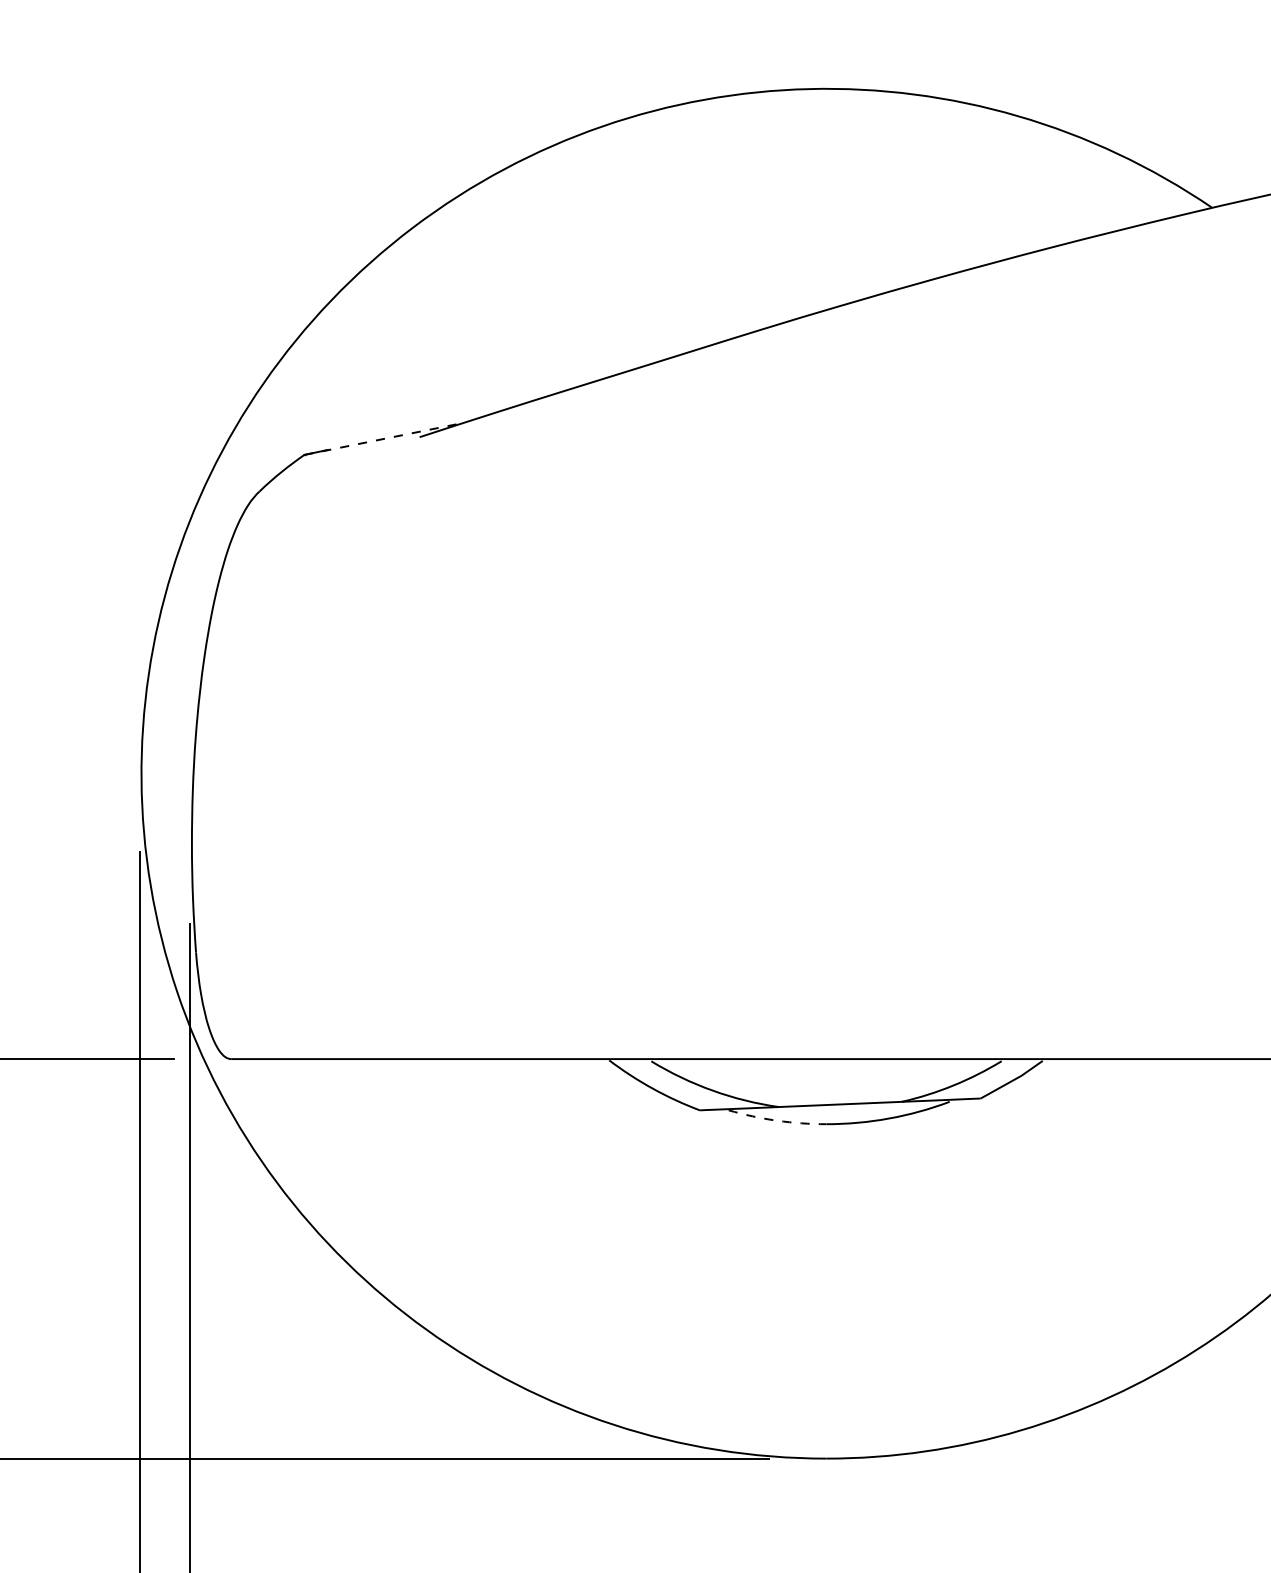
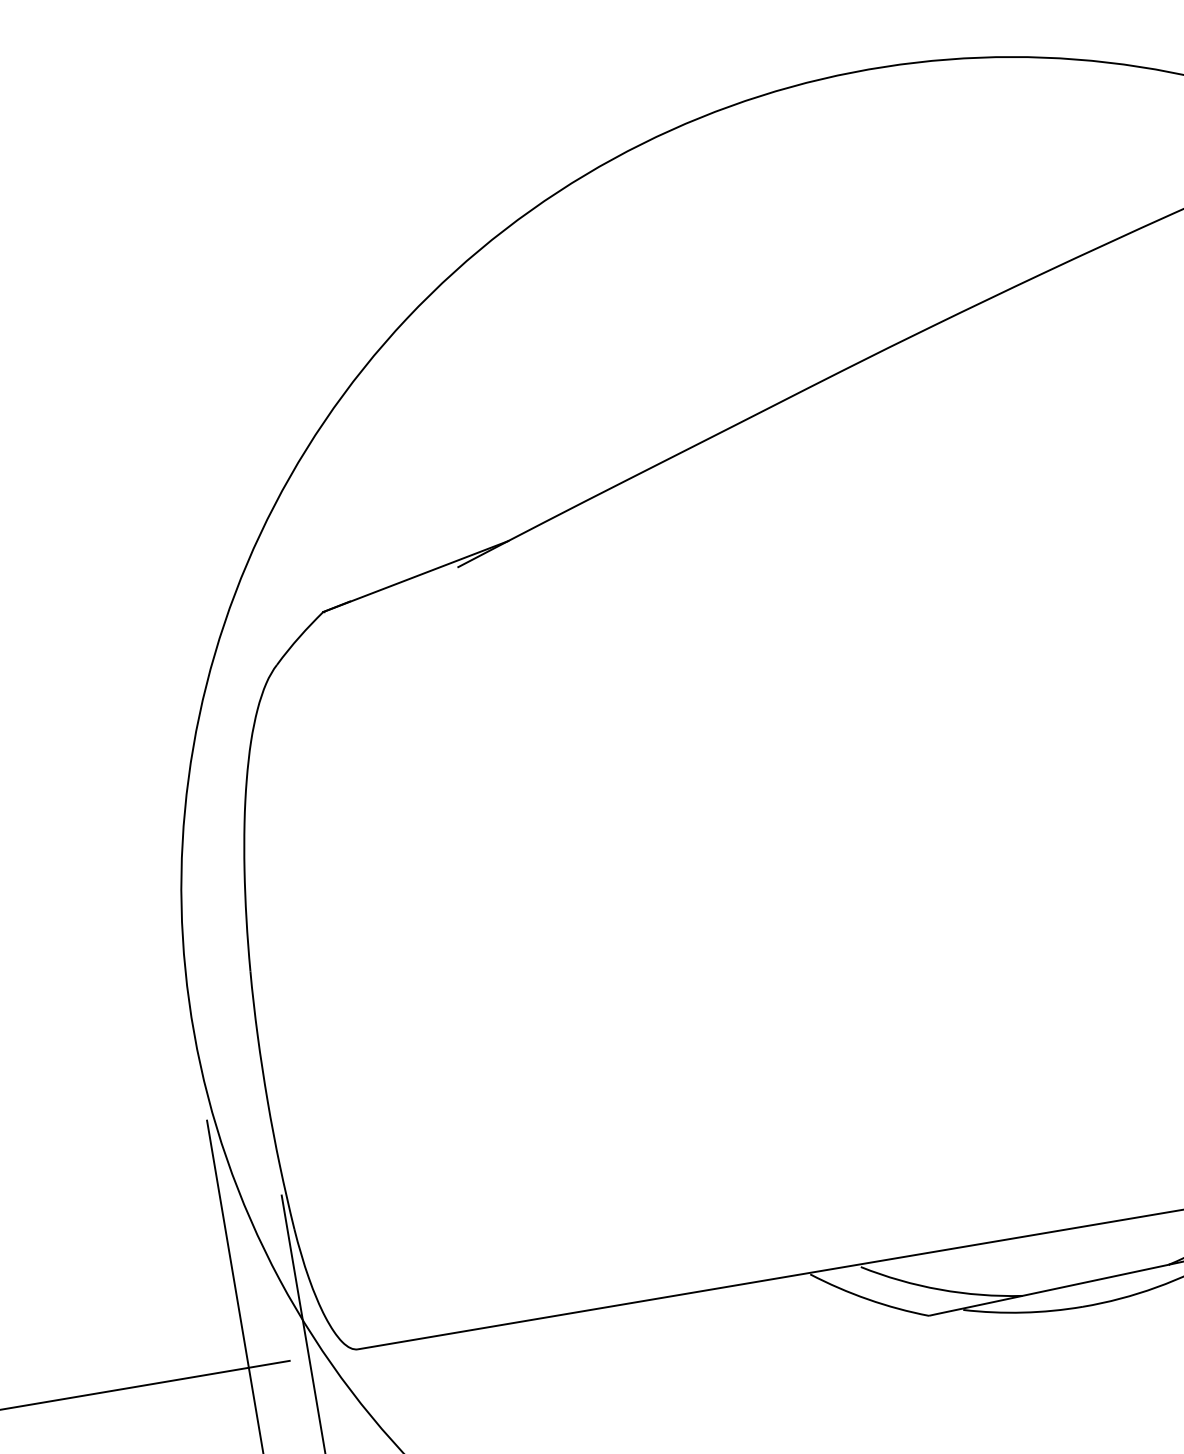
line: (384, 438) -> (415, 576), dashed -> solid
arc: (777, 1120) -> (1023, 1312), dashed -> solid

